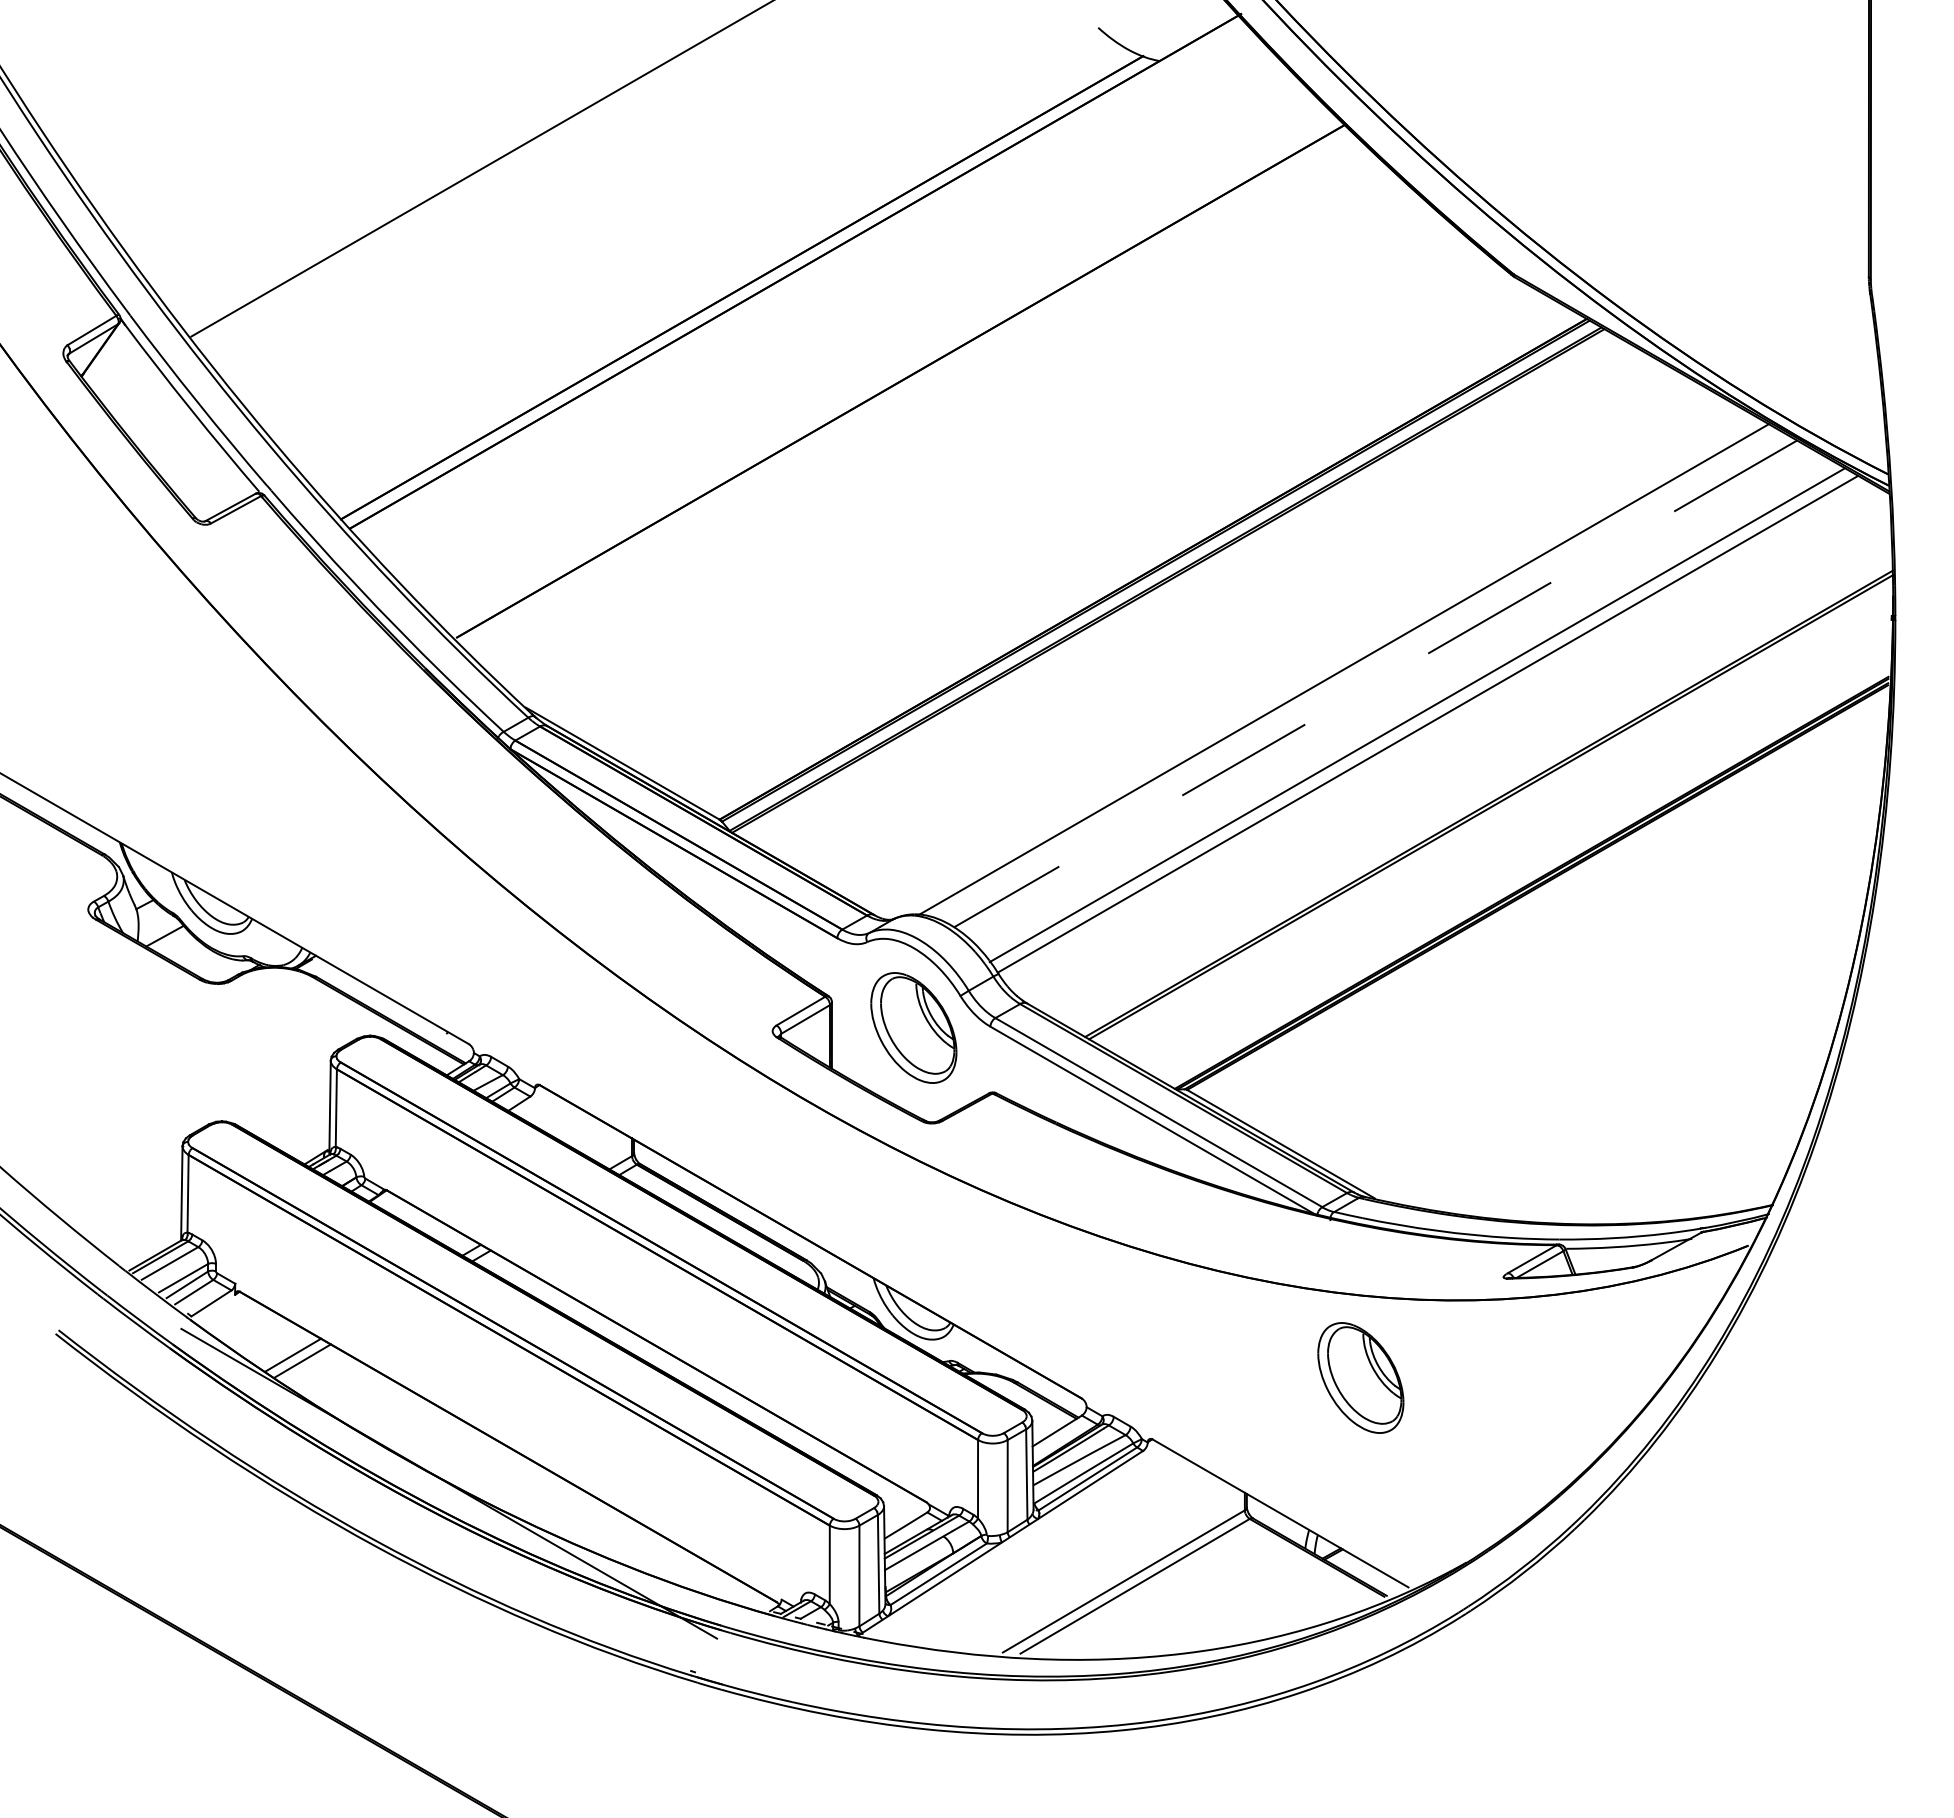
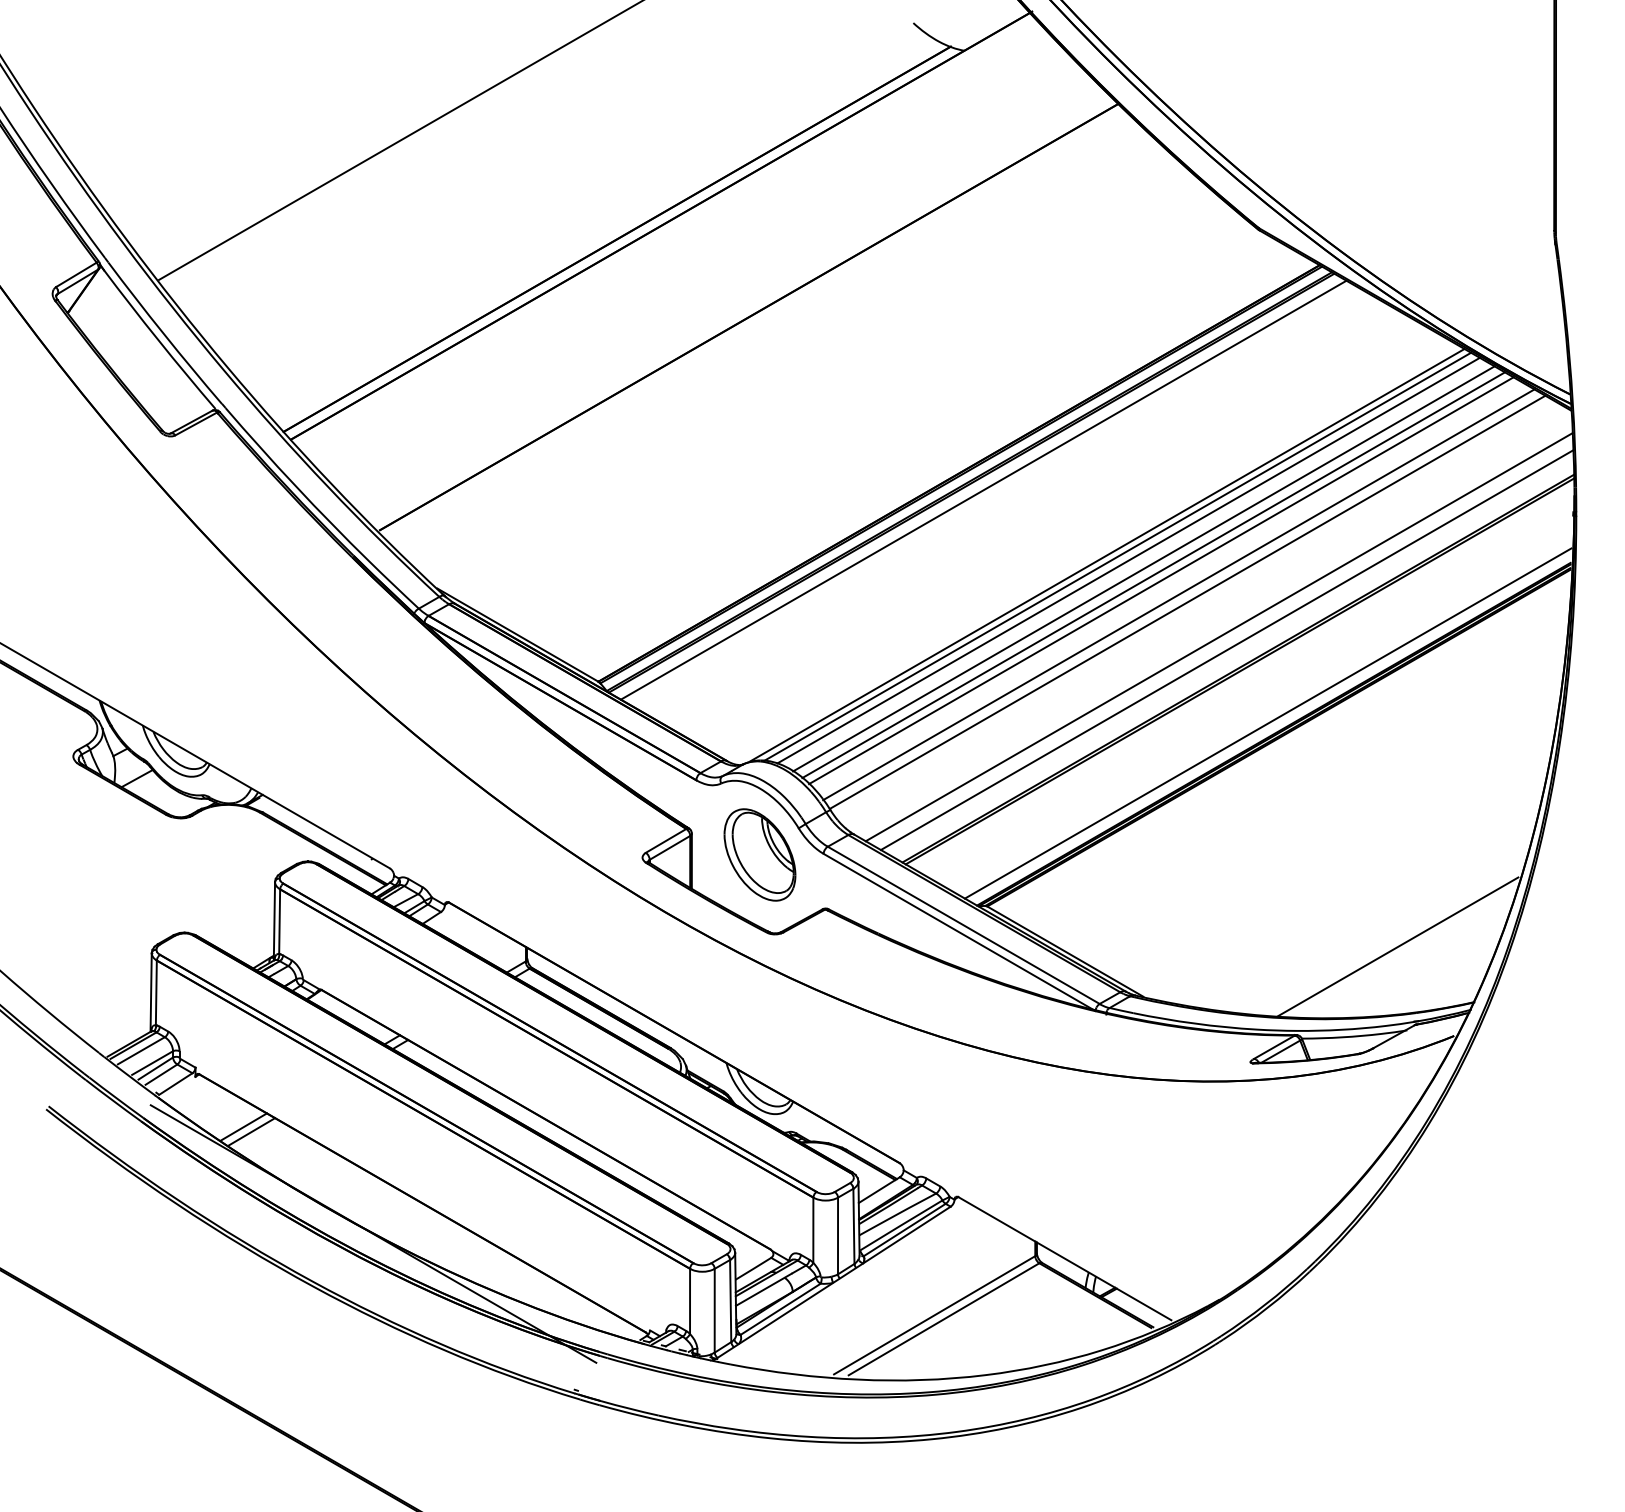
line: (1182, 589) -> (983, 490), added
line: (1331, 667) -> (1107, 555), added
line: (1356, 673) -> (1128, 560), added
line: (1374, 684) -> (1143, 569), dashed -> solid
line: (1386, 691) -> (1153, 575), added
line: (1395, 697) -> (1160, 580), added
line: (1465, 765) -> (1218, 636), added
line: (1475, 781) -> (1227, 649), added
line: (1524, 869) -> (1267, 723), added
line: (1680, 1138) -> (1397, 946), added
part: (1360, 1377) -> (1131, 1145), removed

